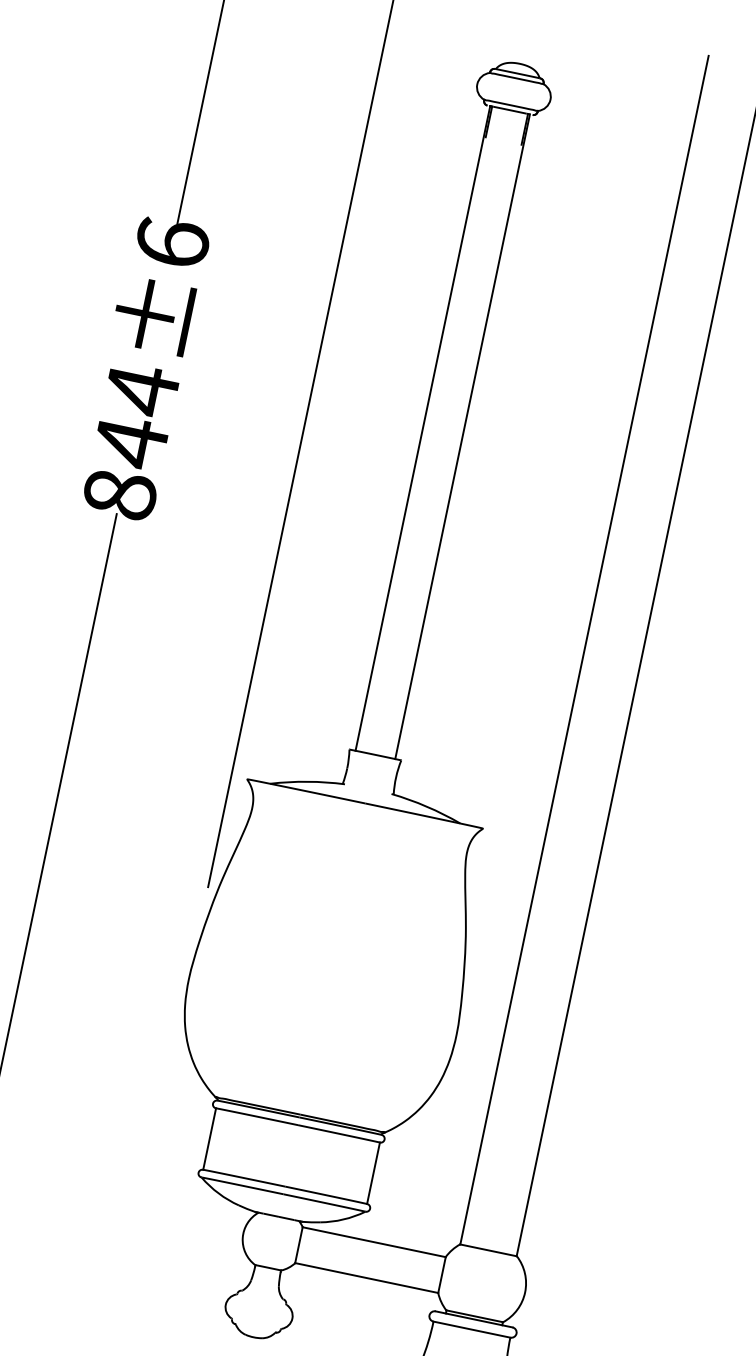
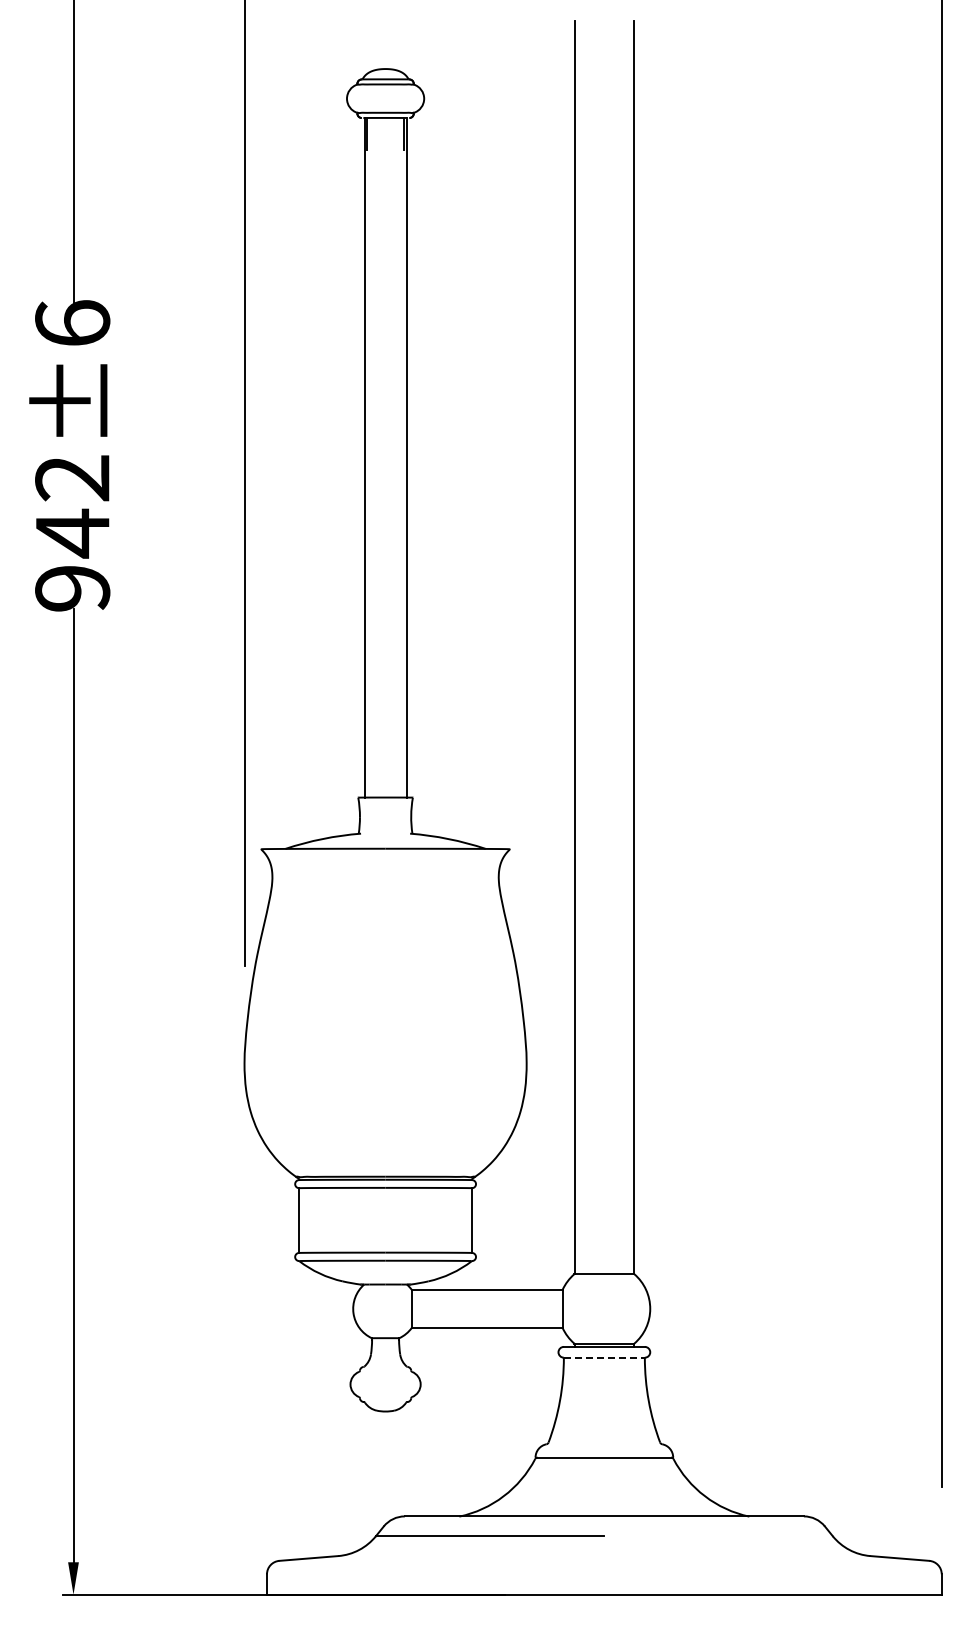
text: (130, 441) -> (72, 532), 844±6 -> 942±6
line: (472, 1329) -> (604, 1357), solid -> dashed

